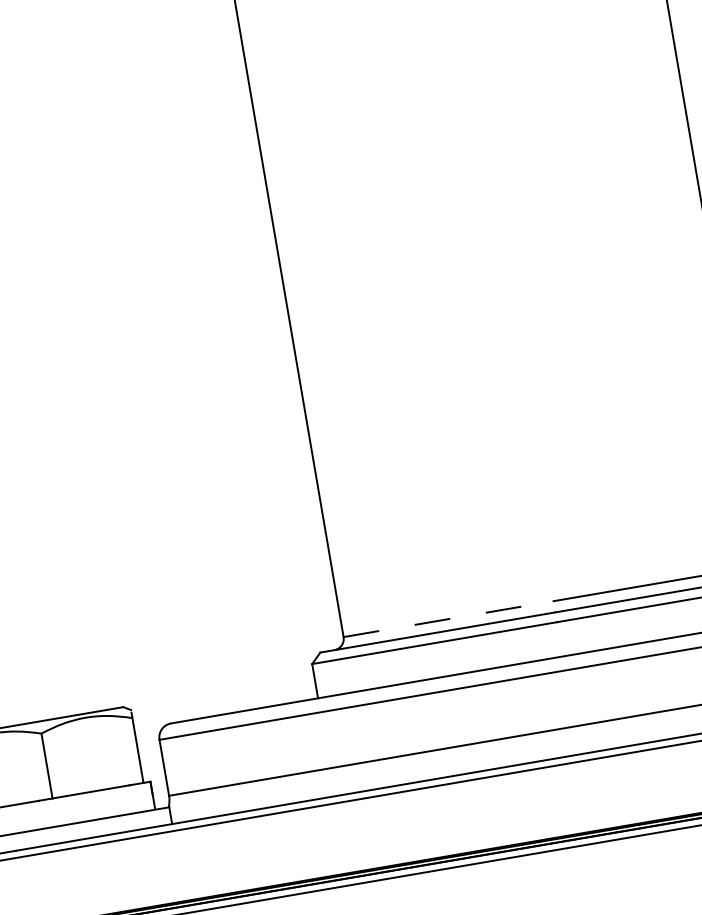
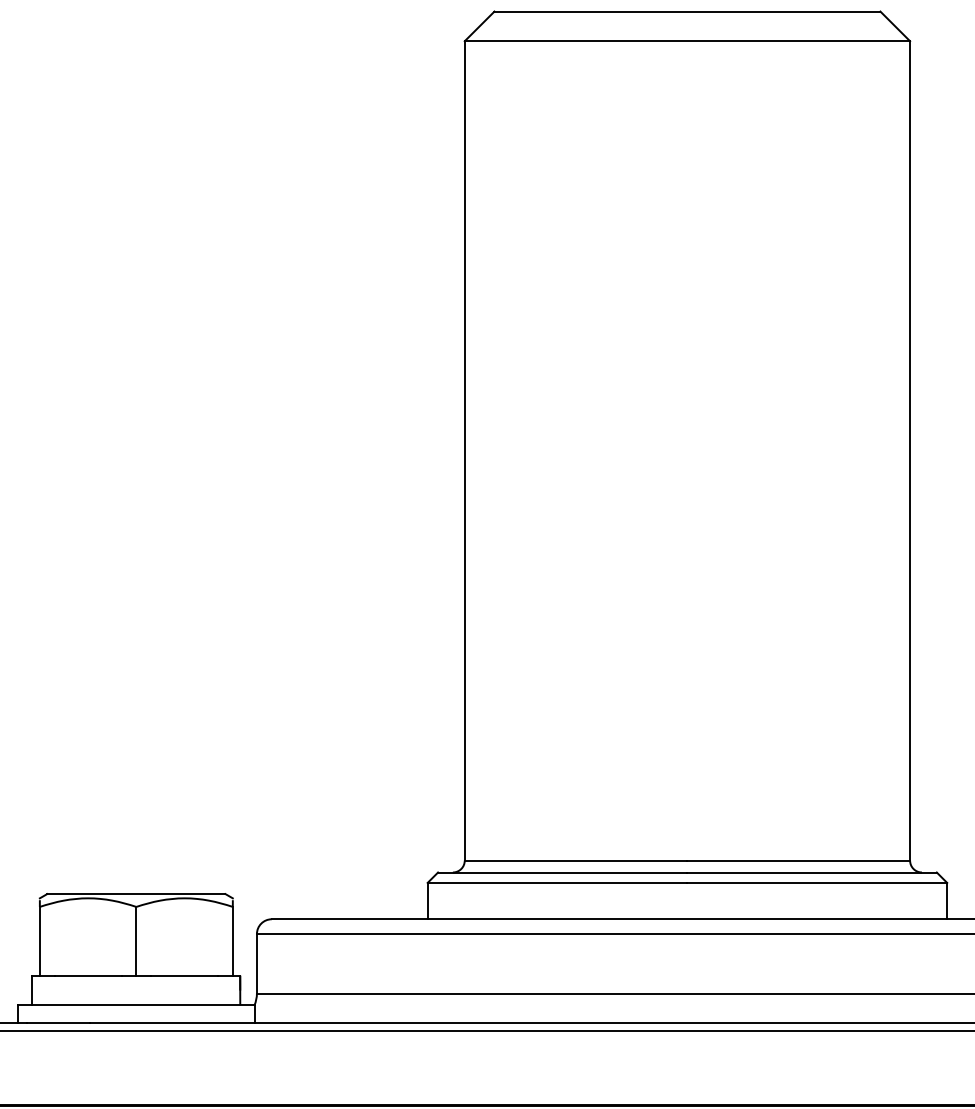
line: (448, 618) -> (576, 860), dashed -> solid

